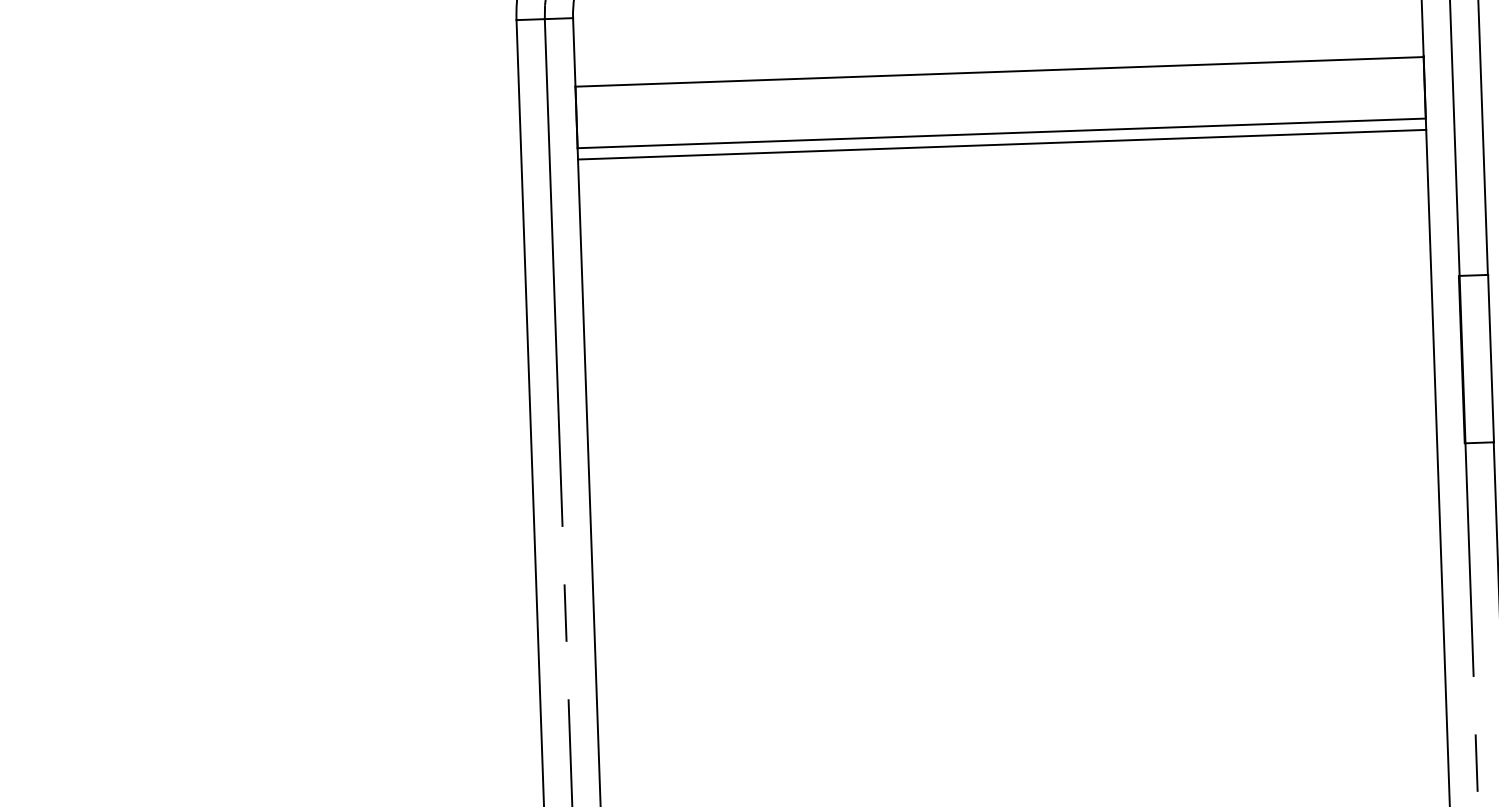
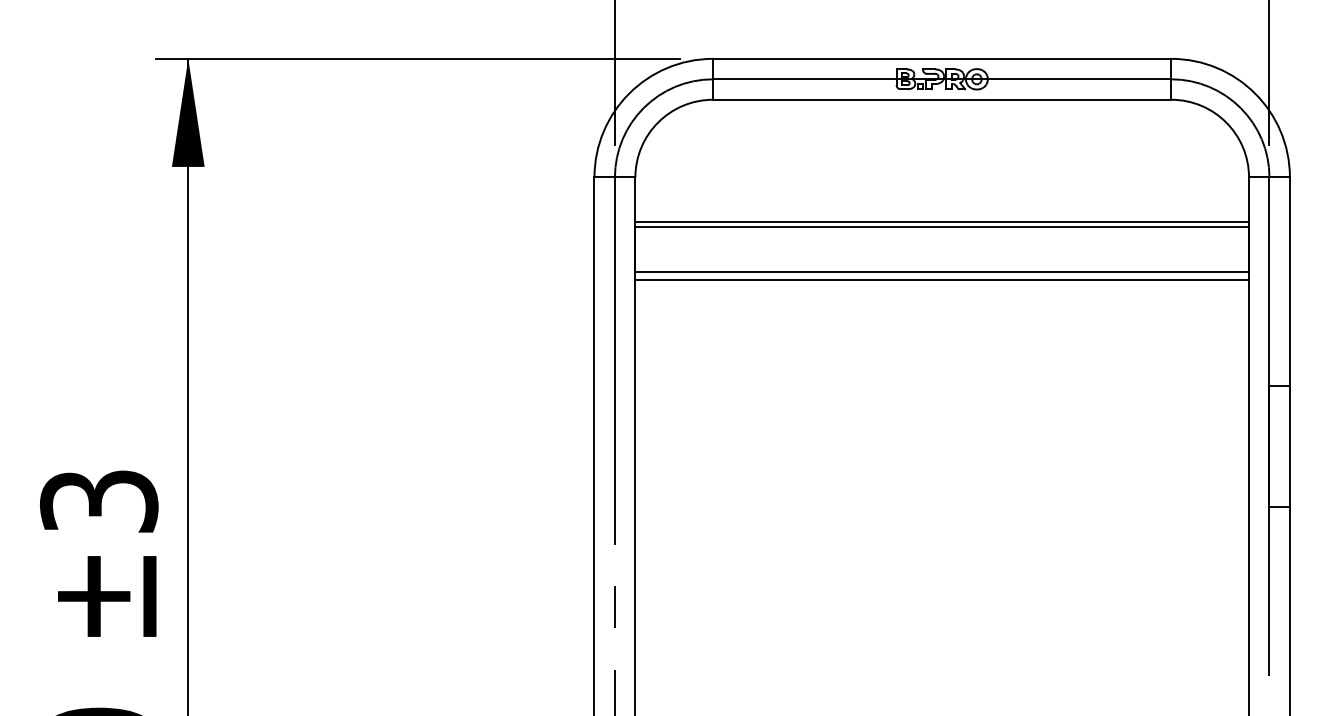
line: (999, 65) -> (942, 222), added

